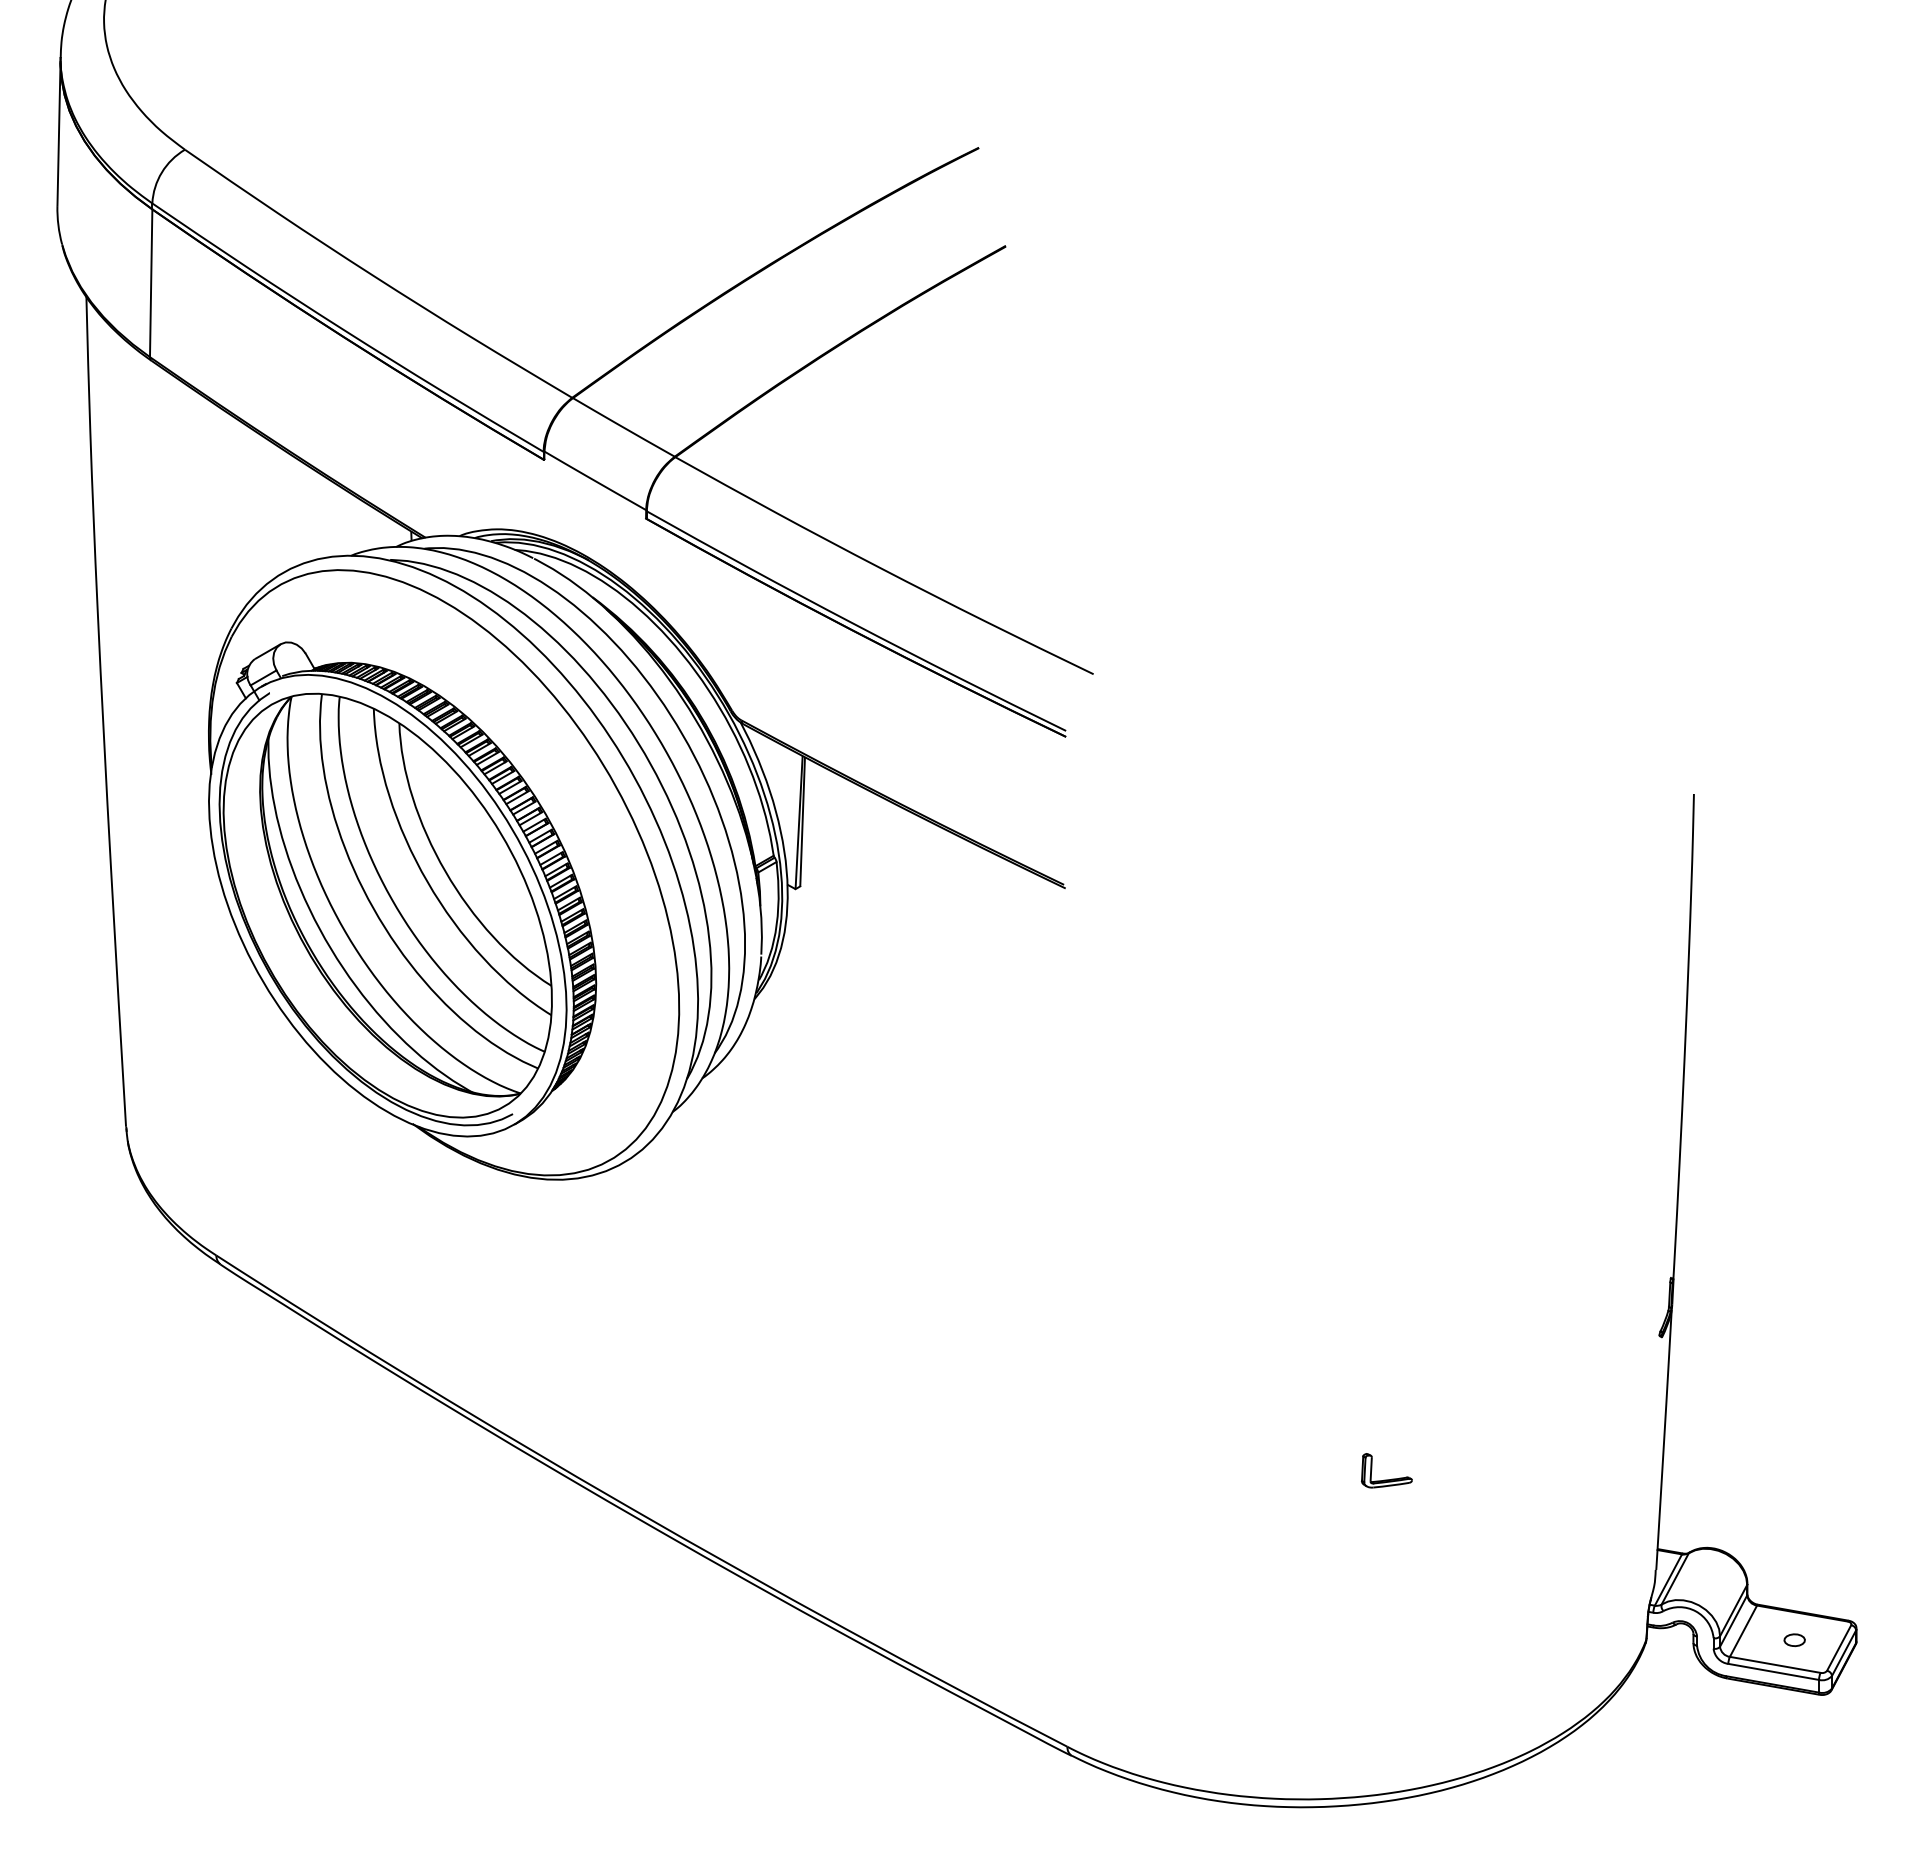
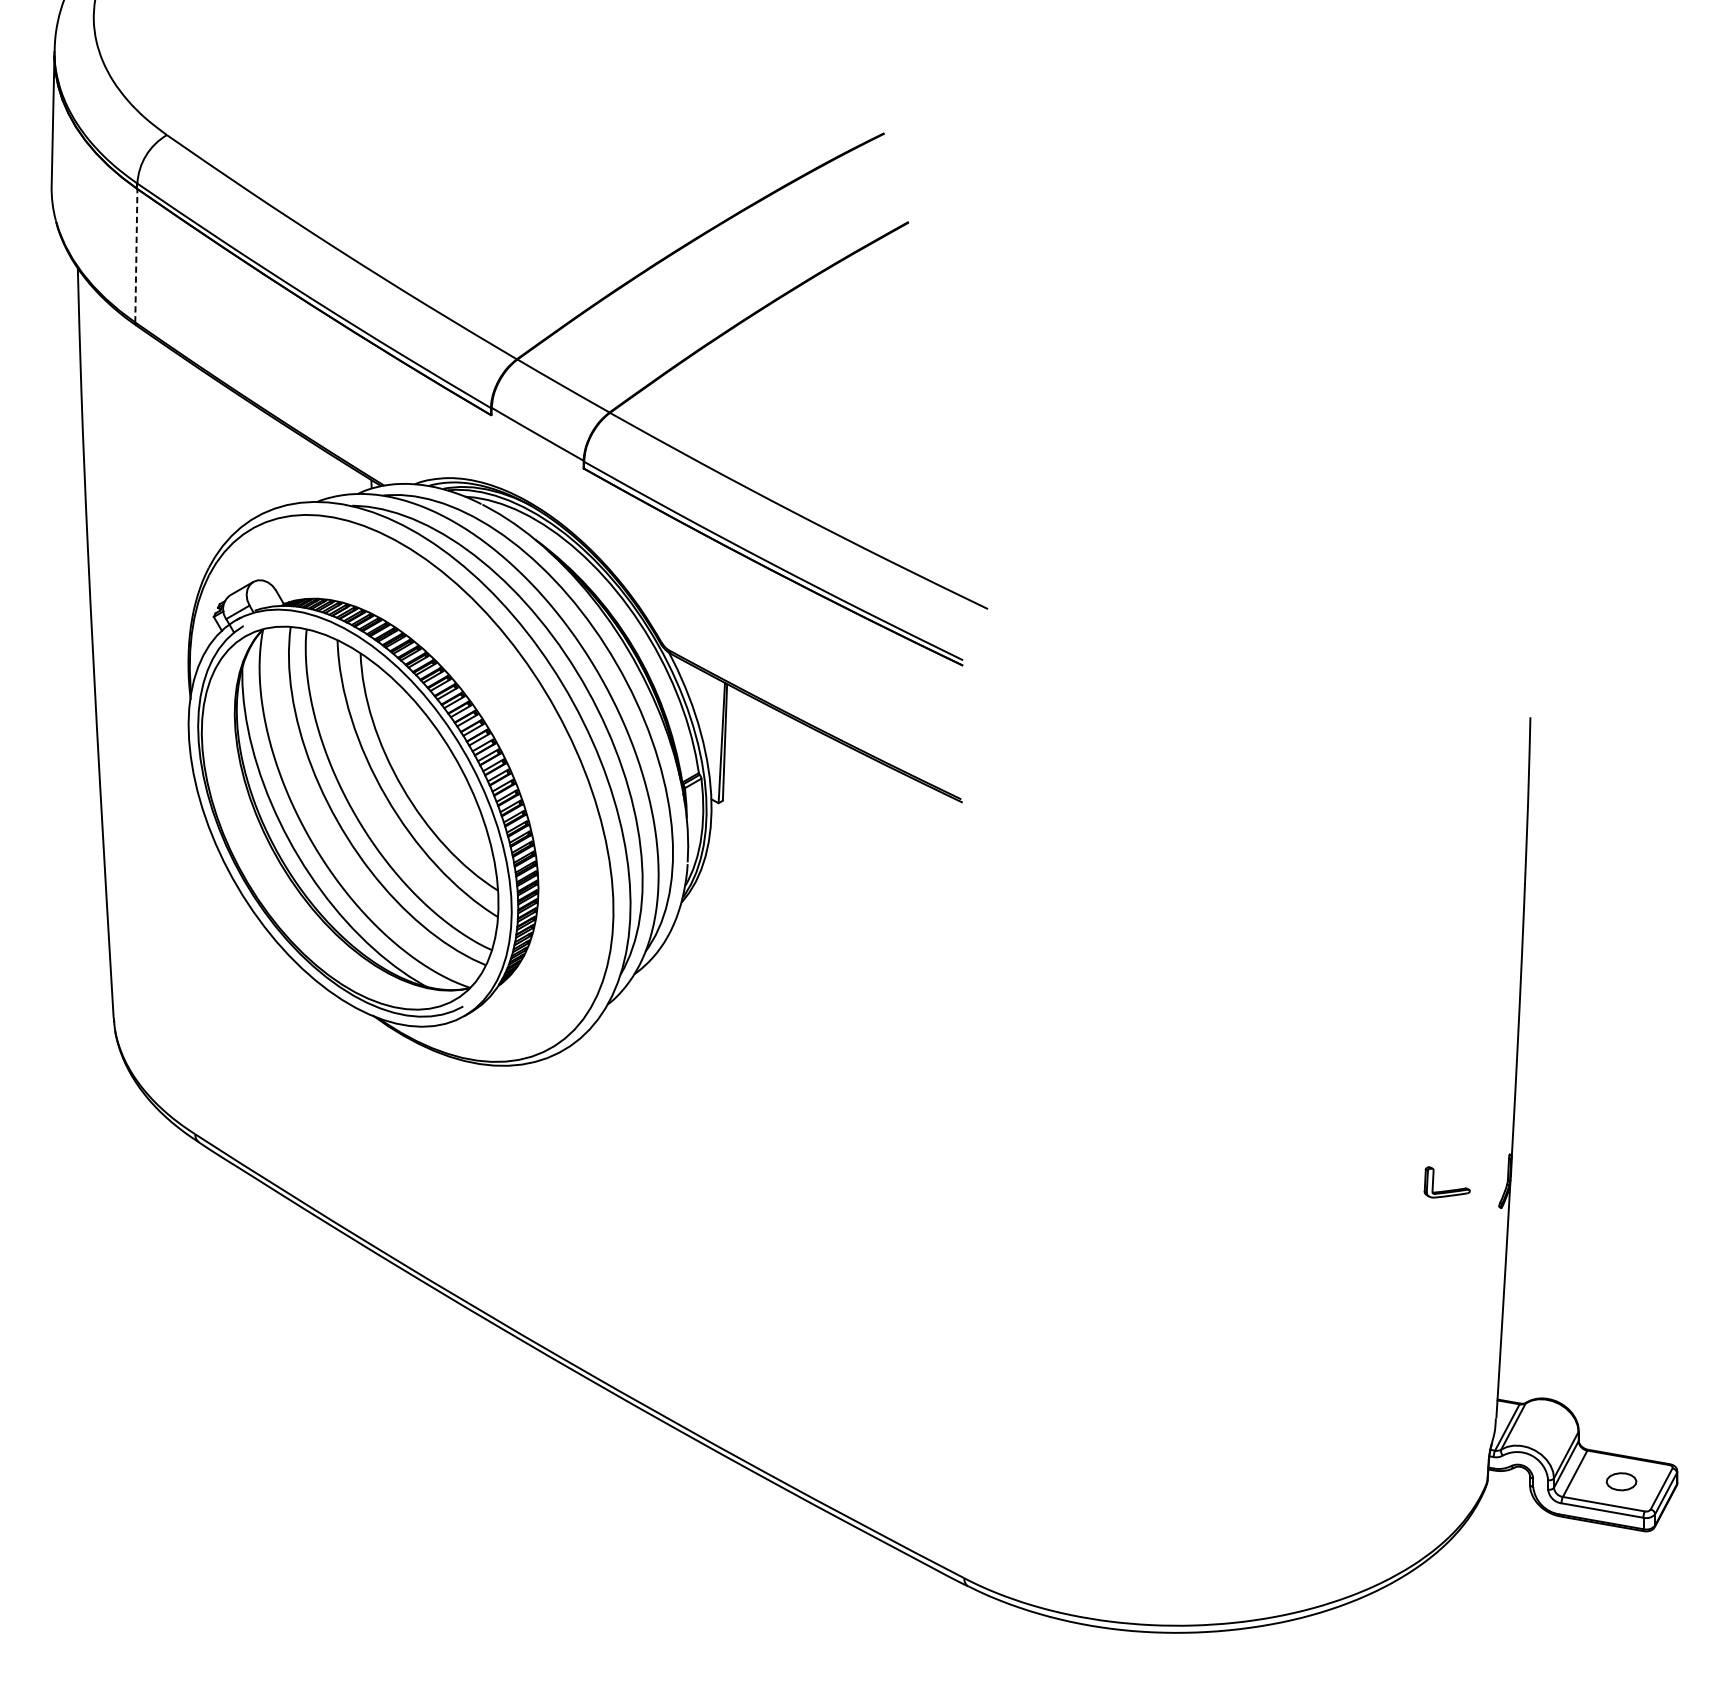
line: (151, 283) -> (136, 255), solid -> dashed
part: (1386, 1479) -> (1446, 1190), moved
part: (1794, 1640) -> (1621, 1482), size x1.6

